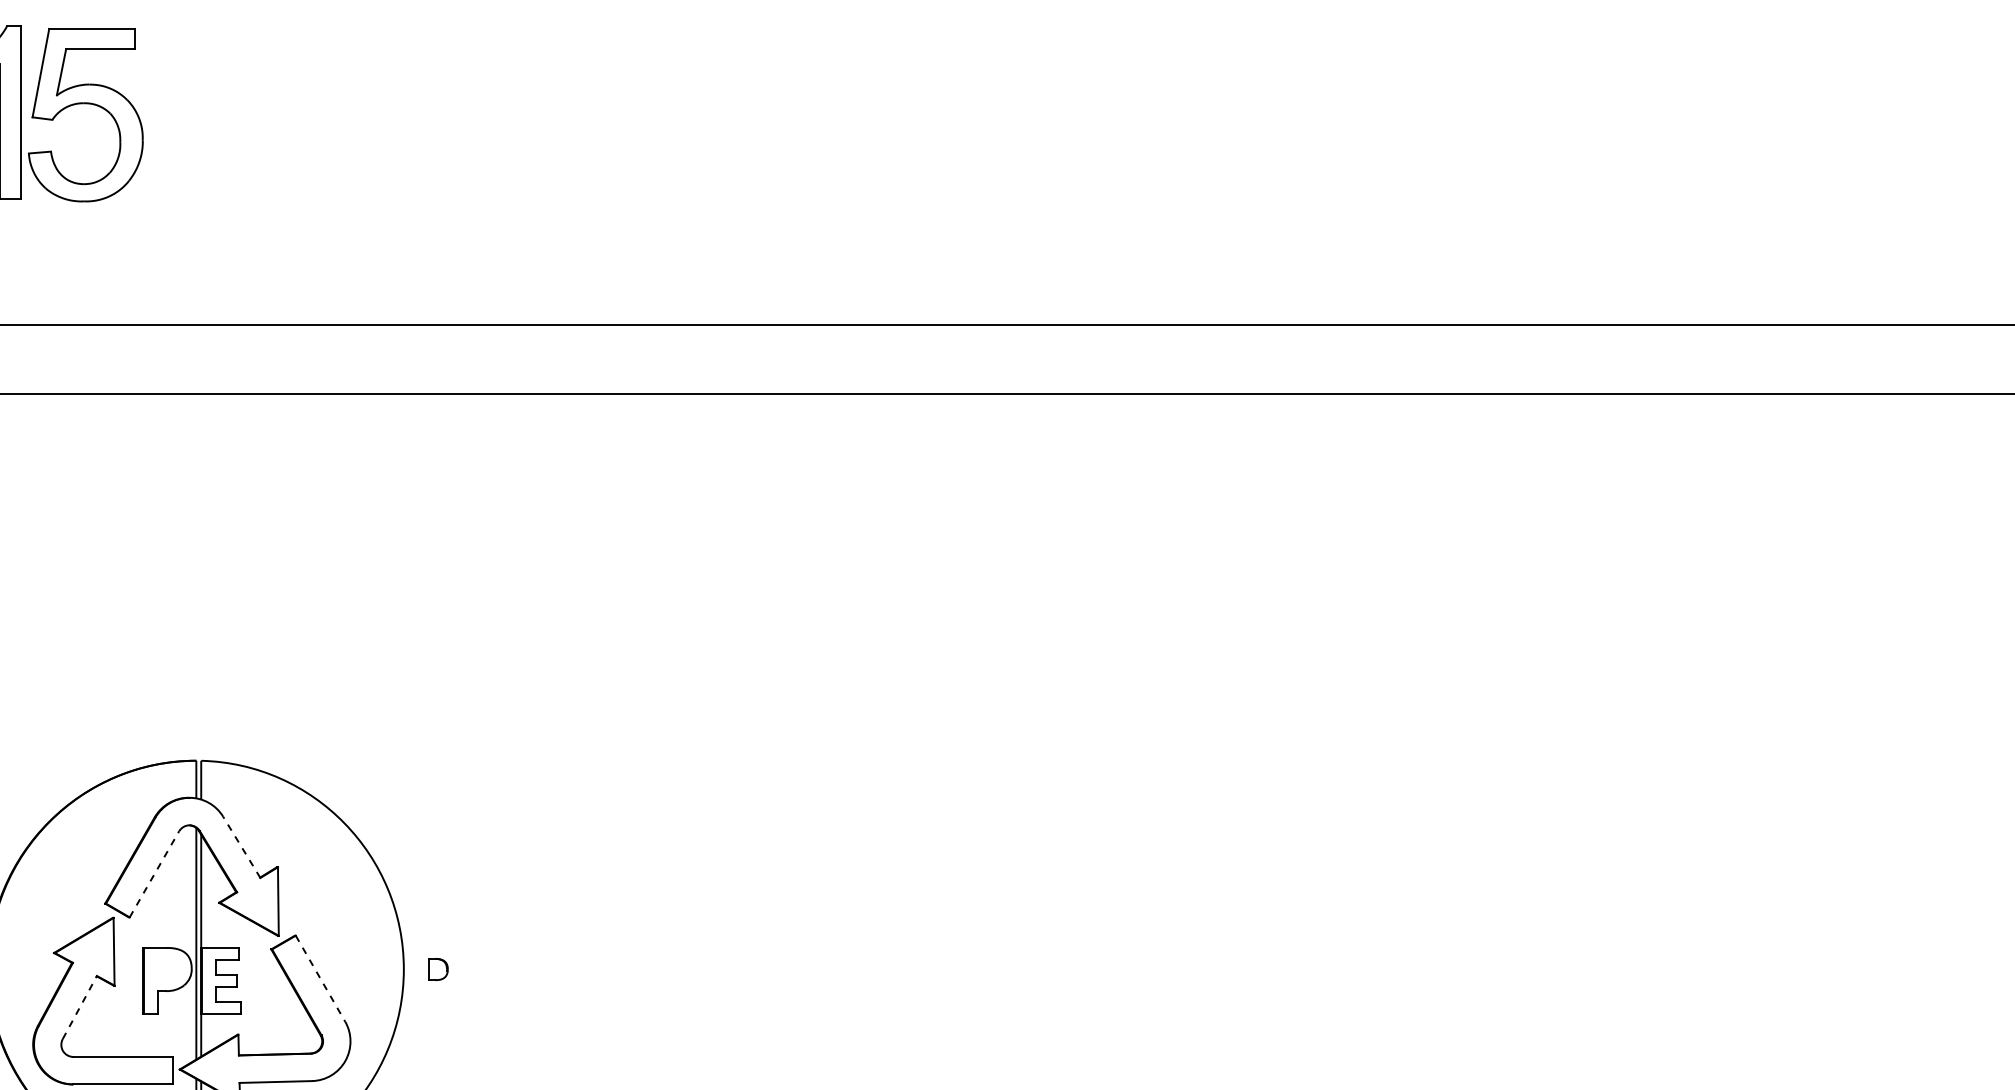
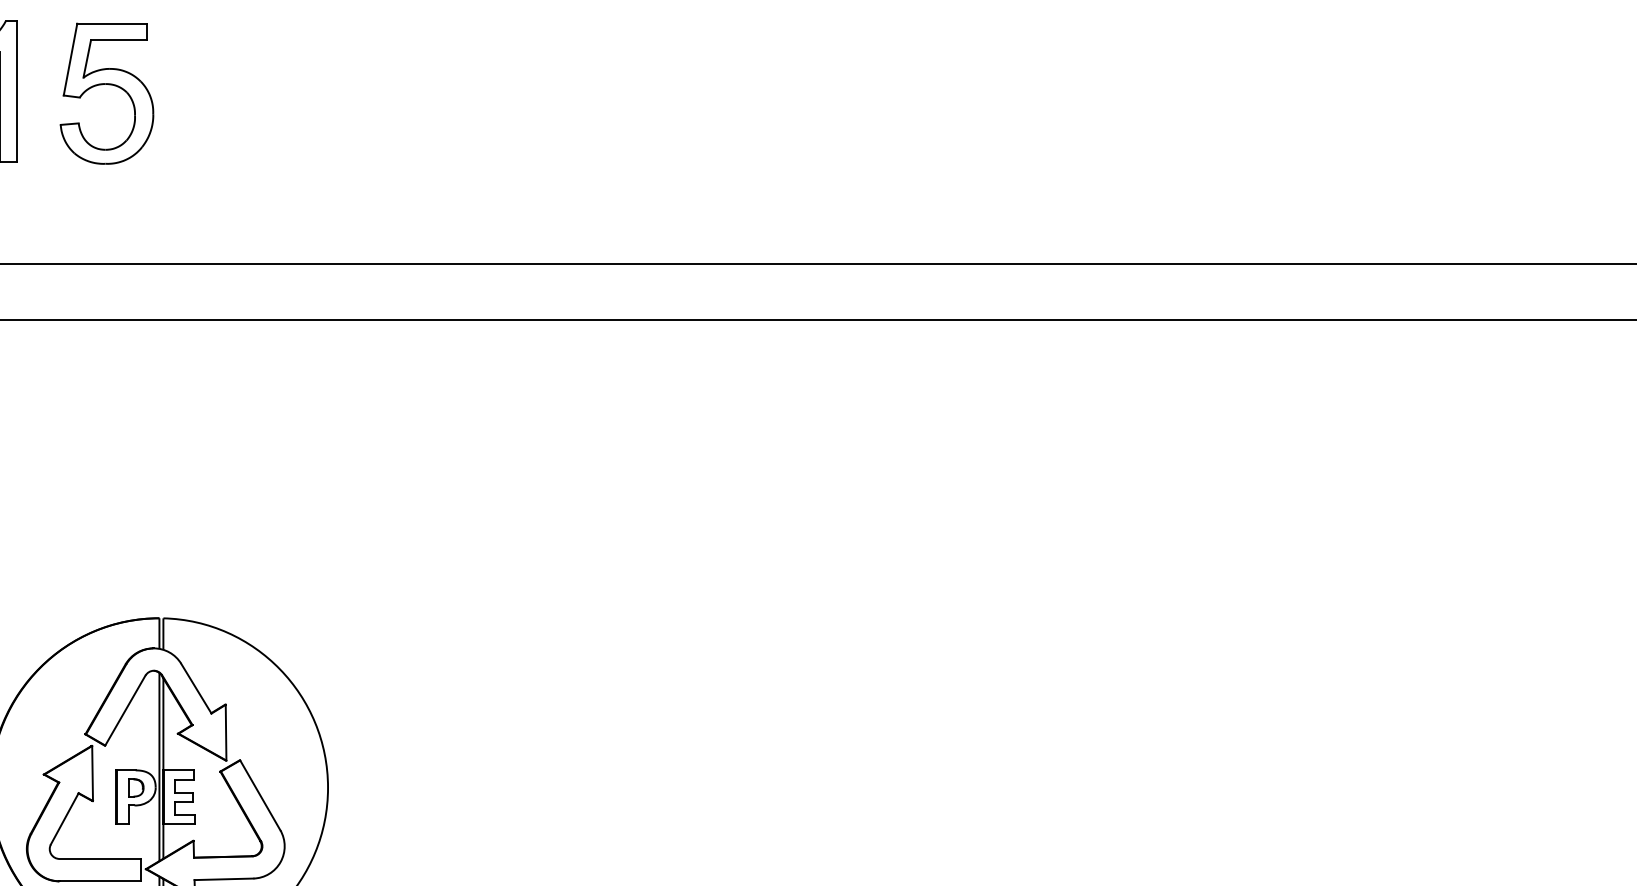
part: (85, 104) -> (106, 85), moved
line: (241, 847) -> (196, 688), dashed -> solid
line: (154, 874) -> (125, 710), dashed -> solid
part: (438, 969) -> (136, 787), moved
line: (320, 978) -> (260, 795), dashed -> solid
line: (79, 1007) -> (64, 818), dashed -> solid

